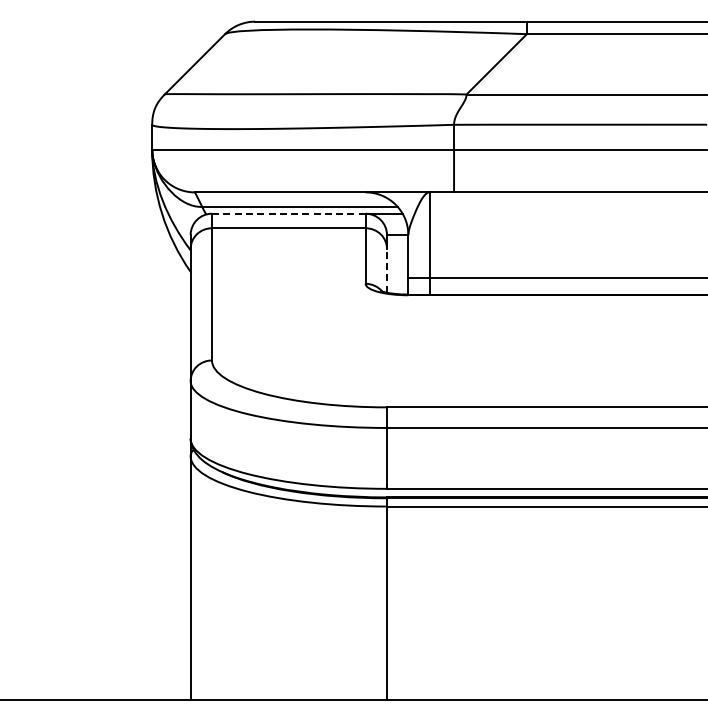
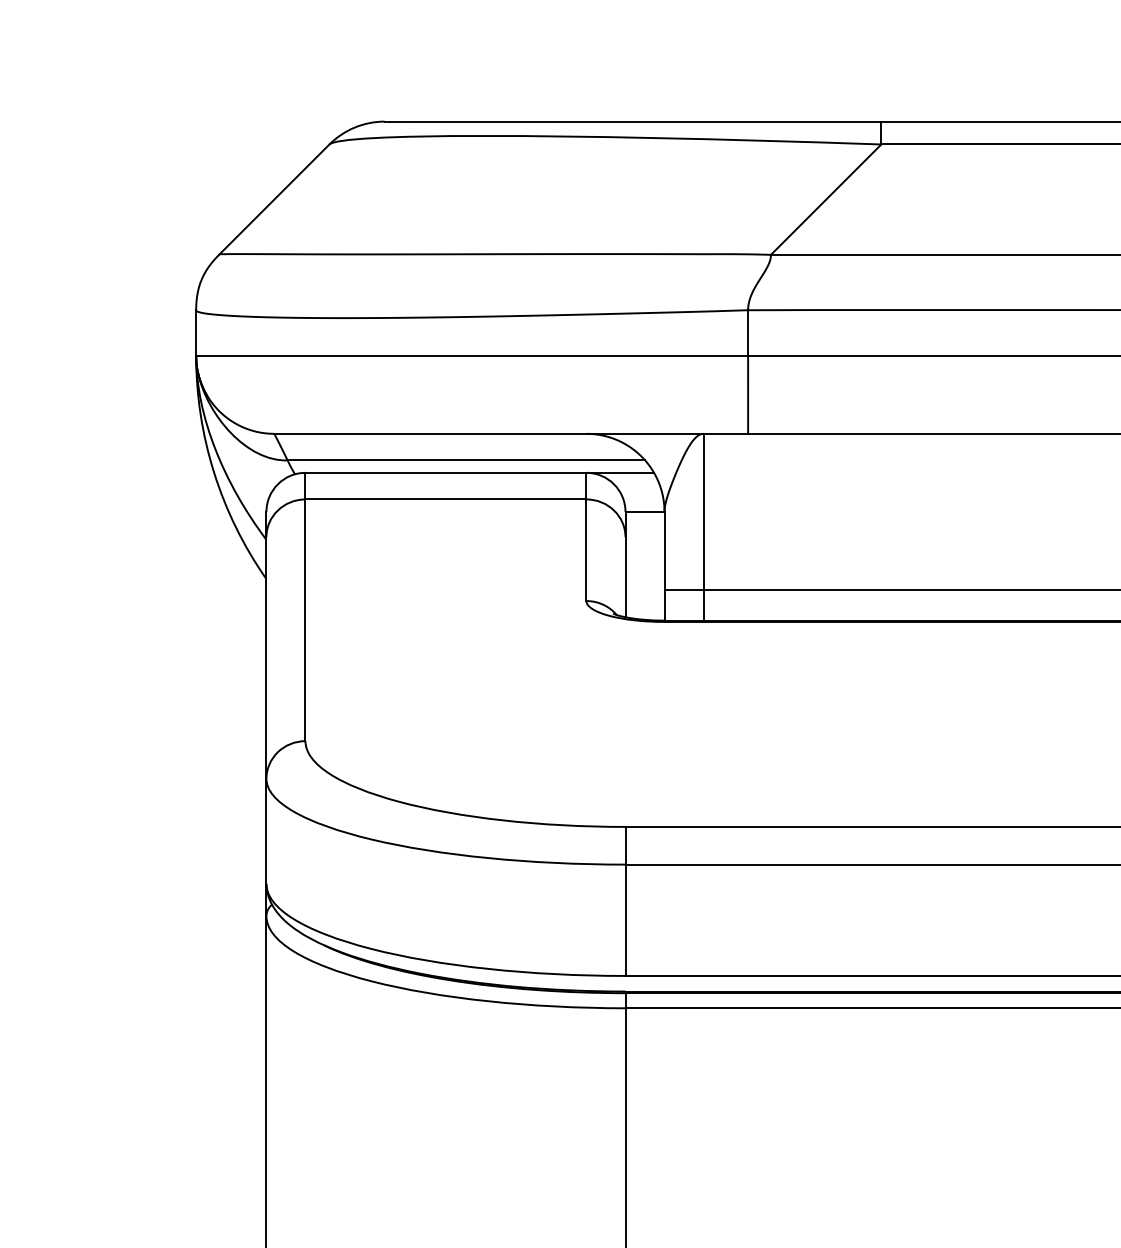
line: (288, 213) -> (445, 472), dashed -> solid
line: (387, 270) -> (626, 576), dashed -> solid

